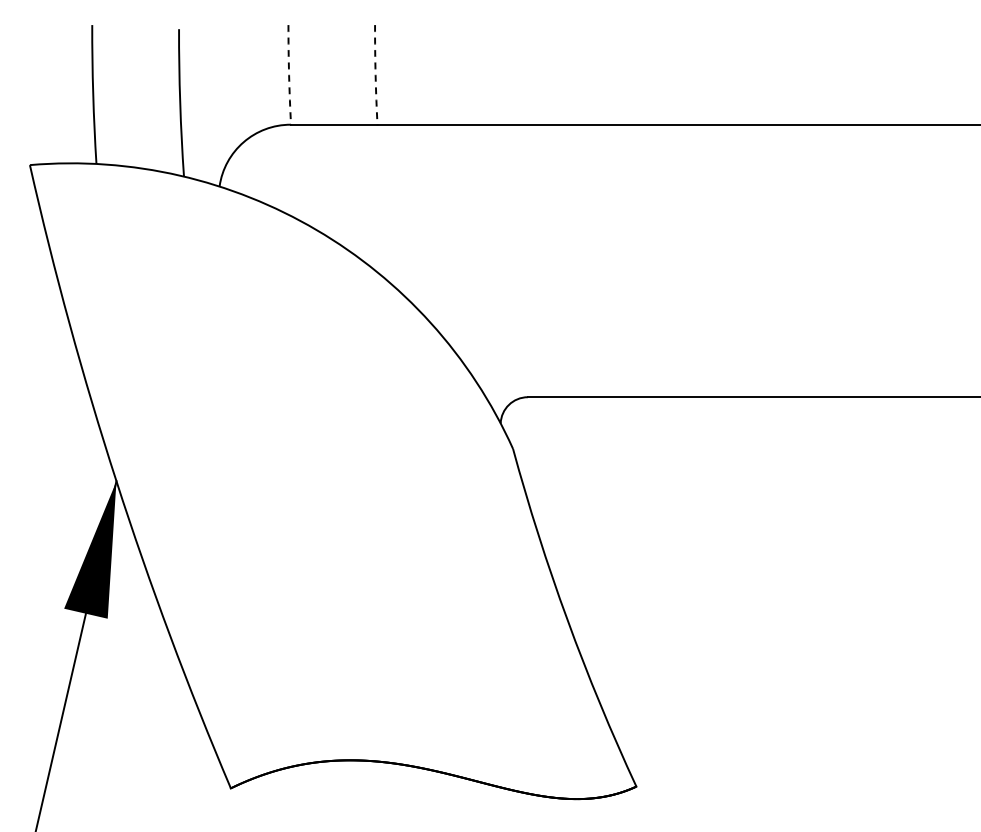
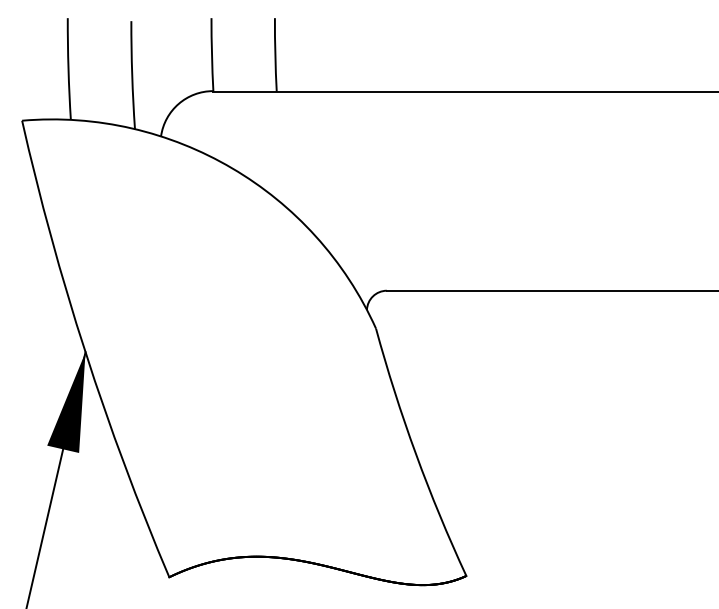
arc: (289, 75) -> (212, 55), dashed -> solid
arc: (375, 75) -> (275, 55), dashed -> solid

